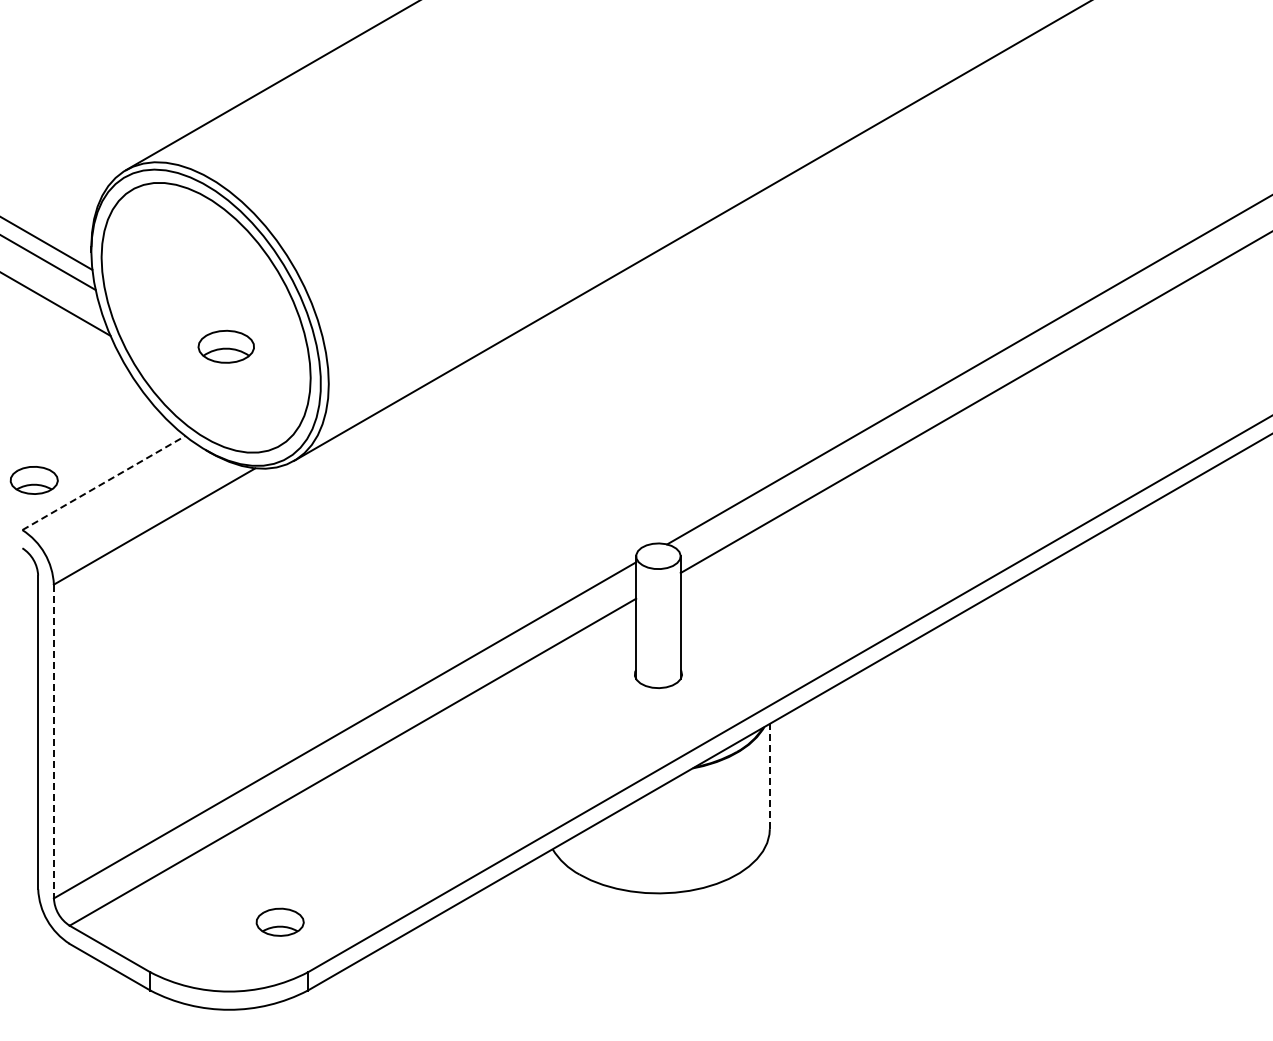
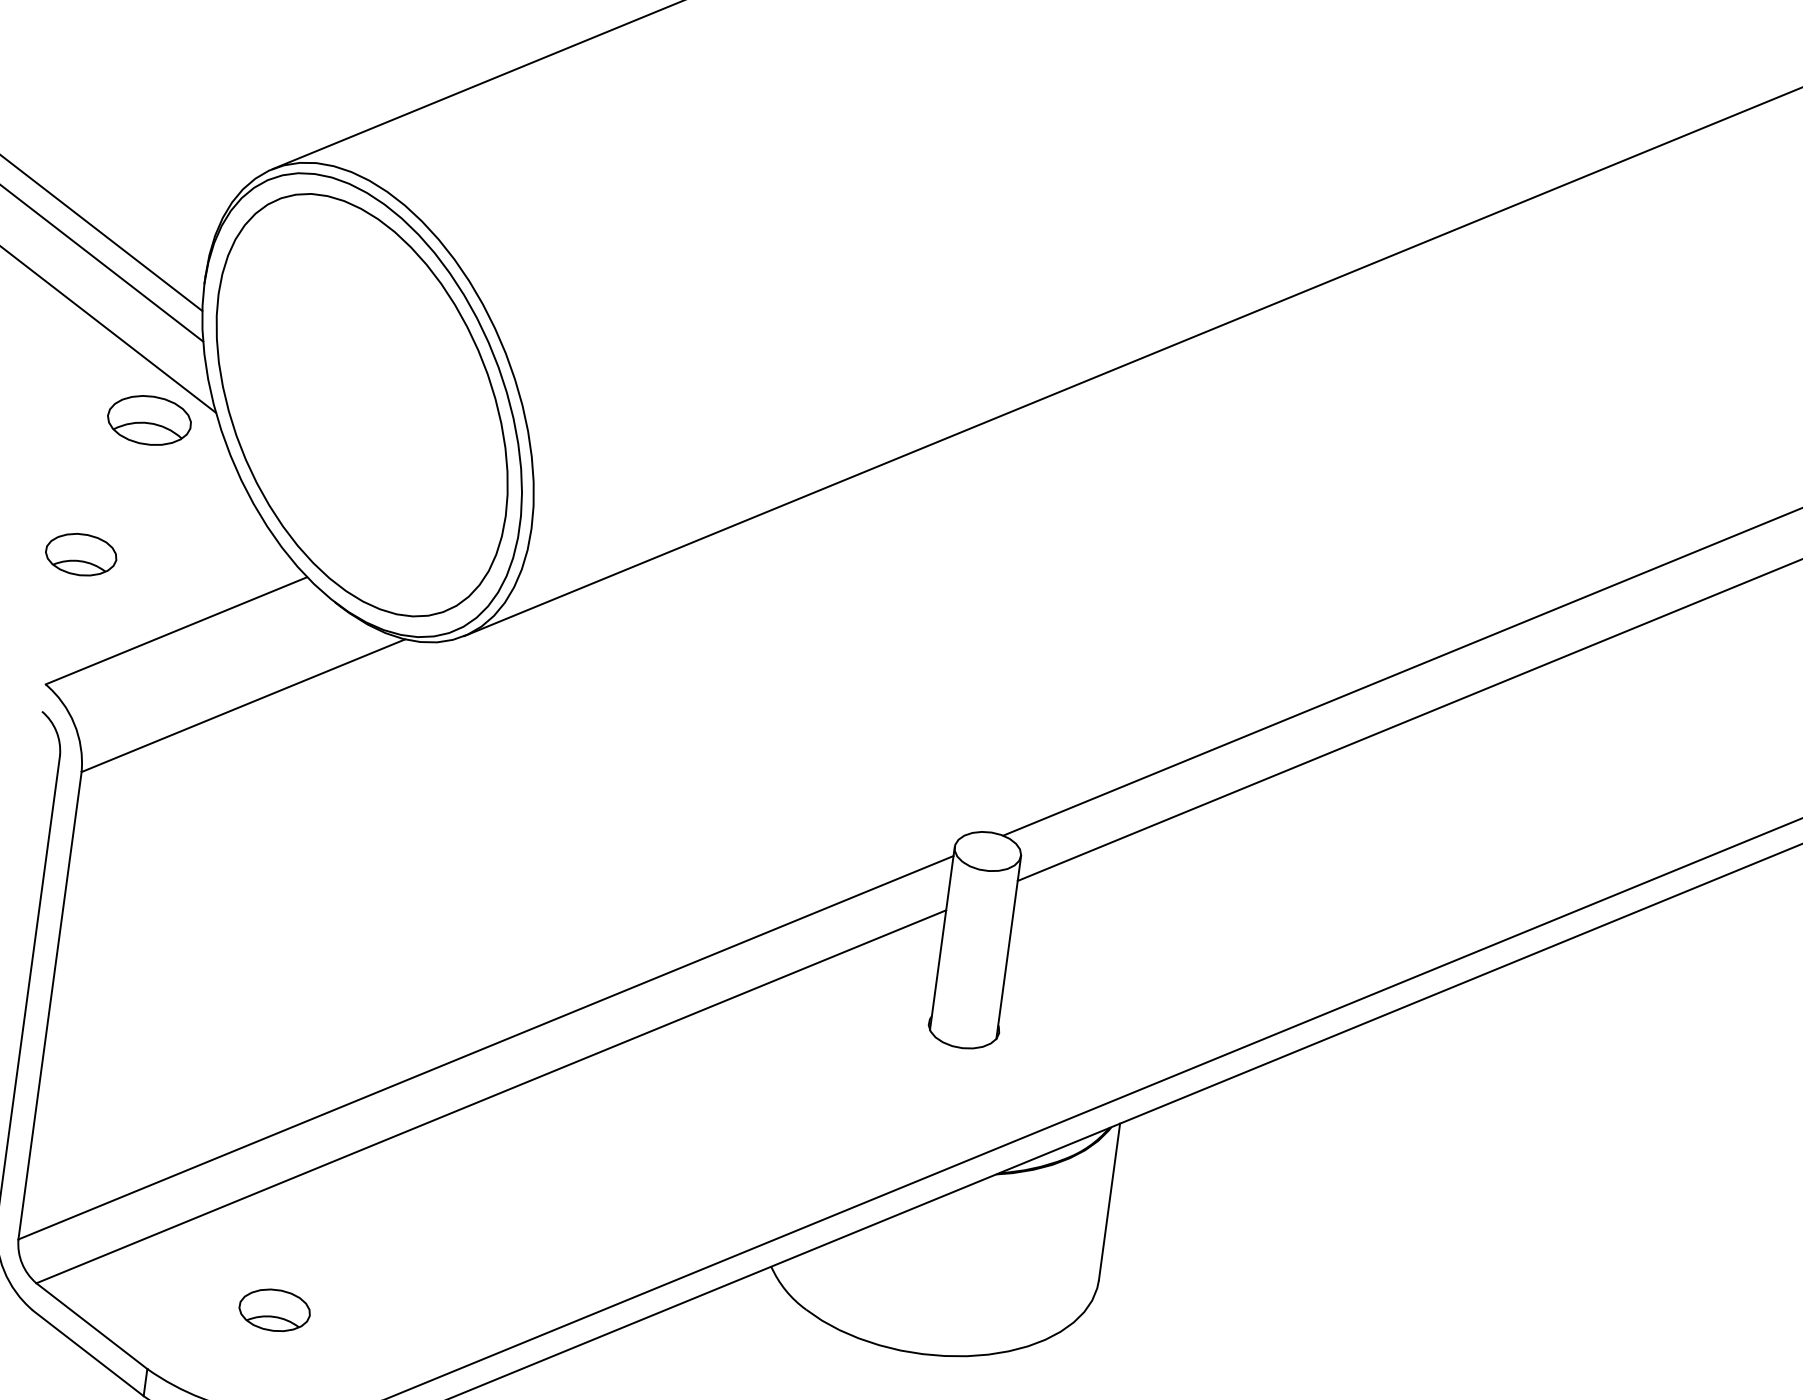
part: (225, 346) -> (148, 419), moved
part: (33, 480) -> (80, 554), moved
line: (103, 483) -> (175, 631), dashed -> solid
line: (53, 741) -> (49, 1005), dashed -> solid
line: (769, 776) -> (1108, 1201), dashed -> solid
part: (279, 921) -> (273, 1309), moved

